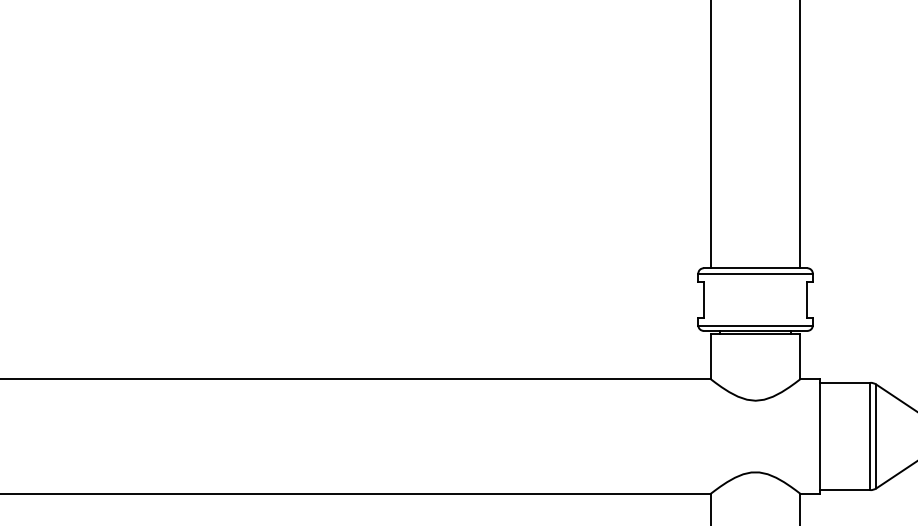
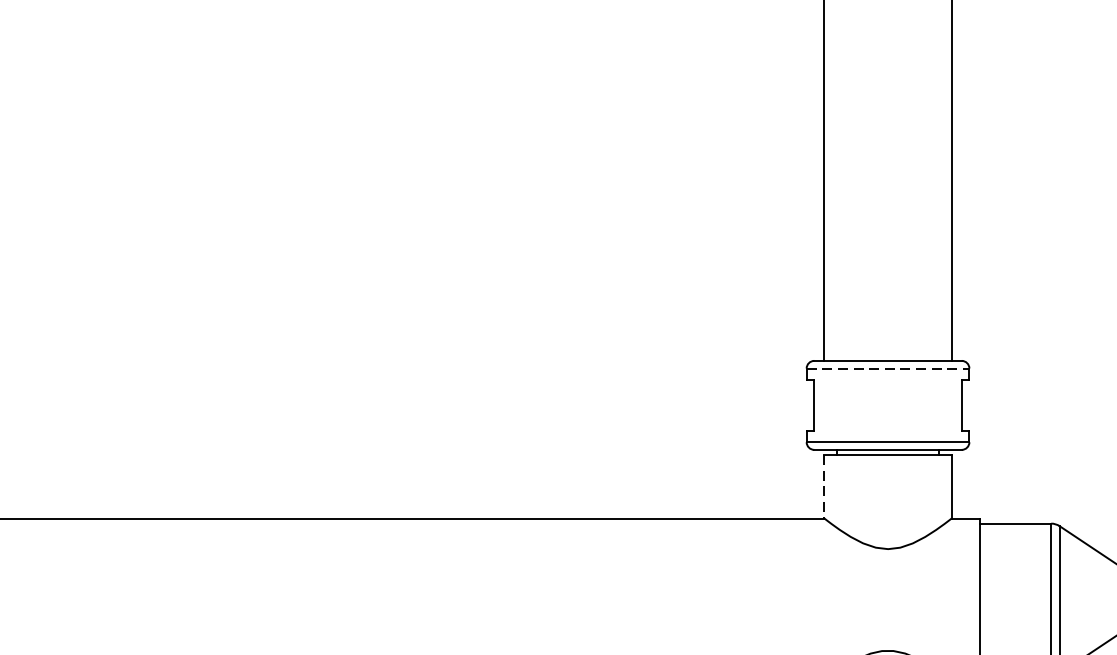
line: (756, 273) -> (889, 368), solid -> dashed
line: (710, 357) -> (823, 487), solid -> dashed

